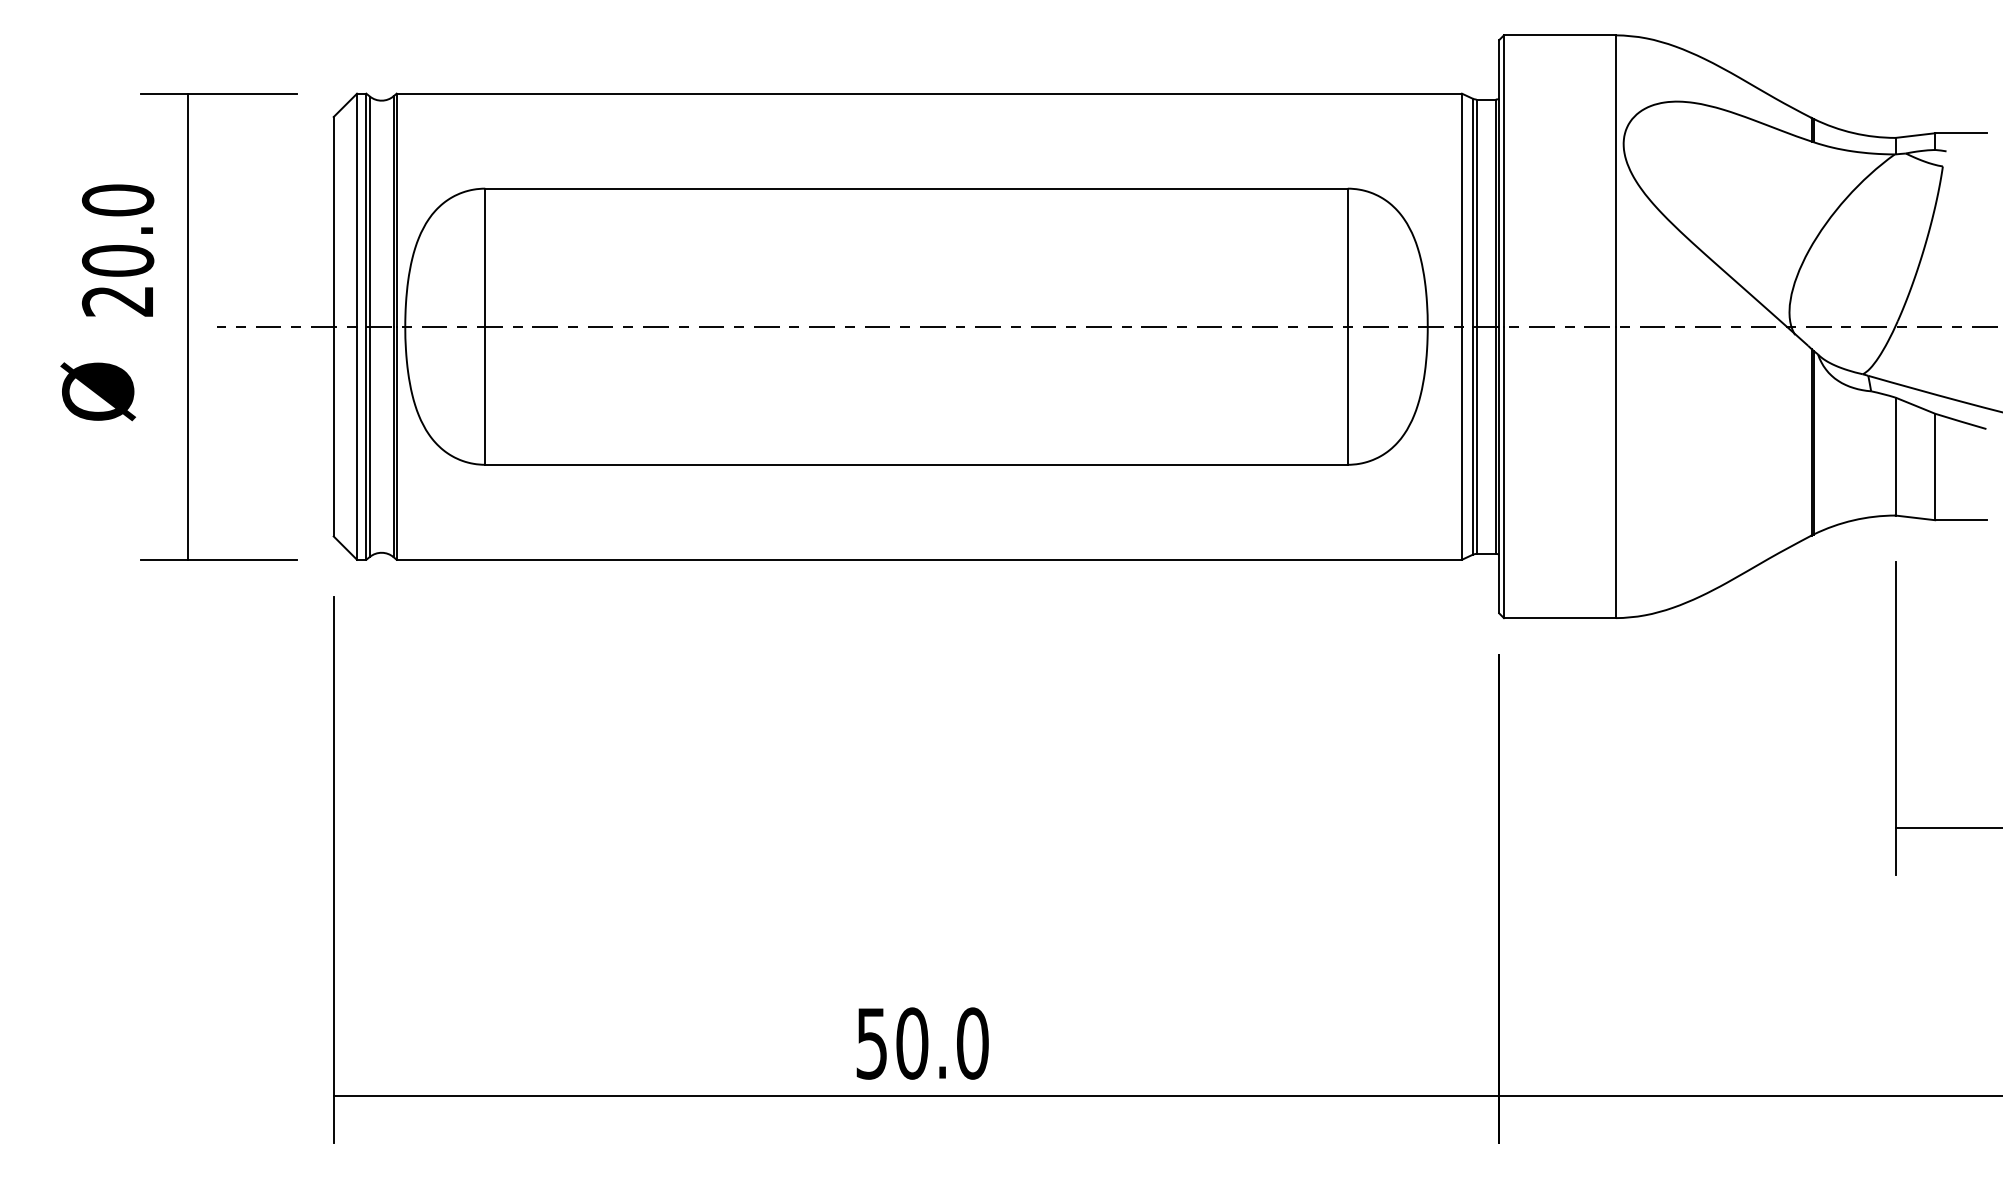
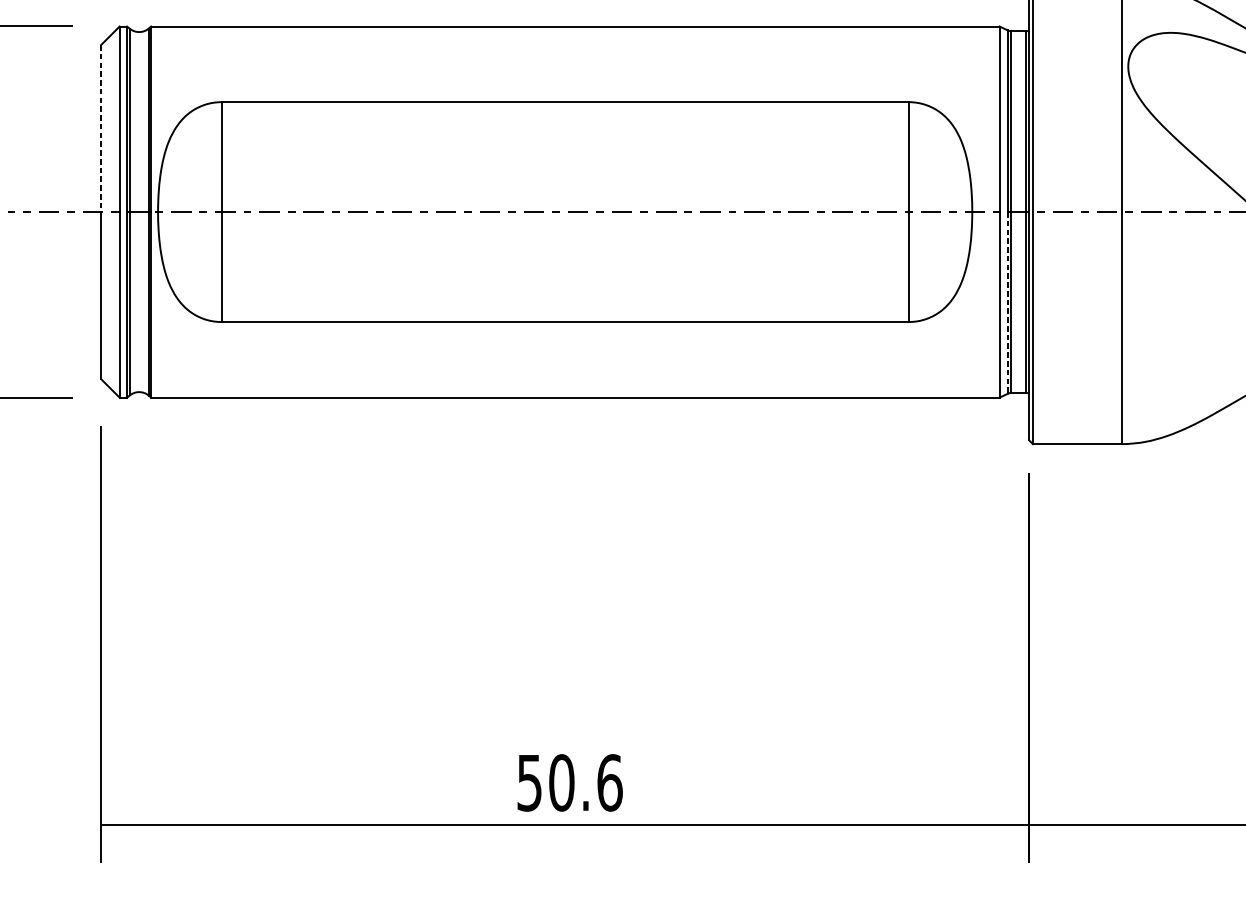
line: (333, 221) -> (100, 128), solid -> dashed
line: (1472, 441) -> (1007, 303), solid -> dashed
text: (972, 1043) -> (609, 782), 50.0 -> 50.6

